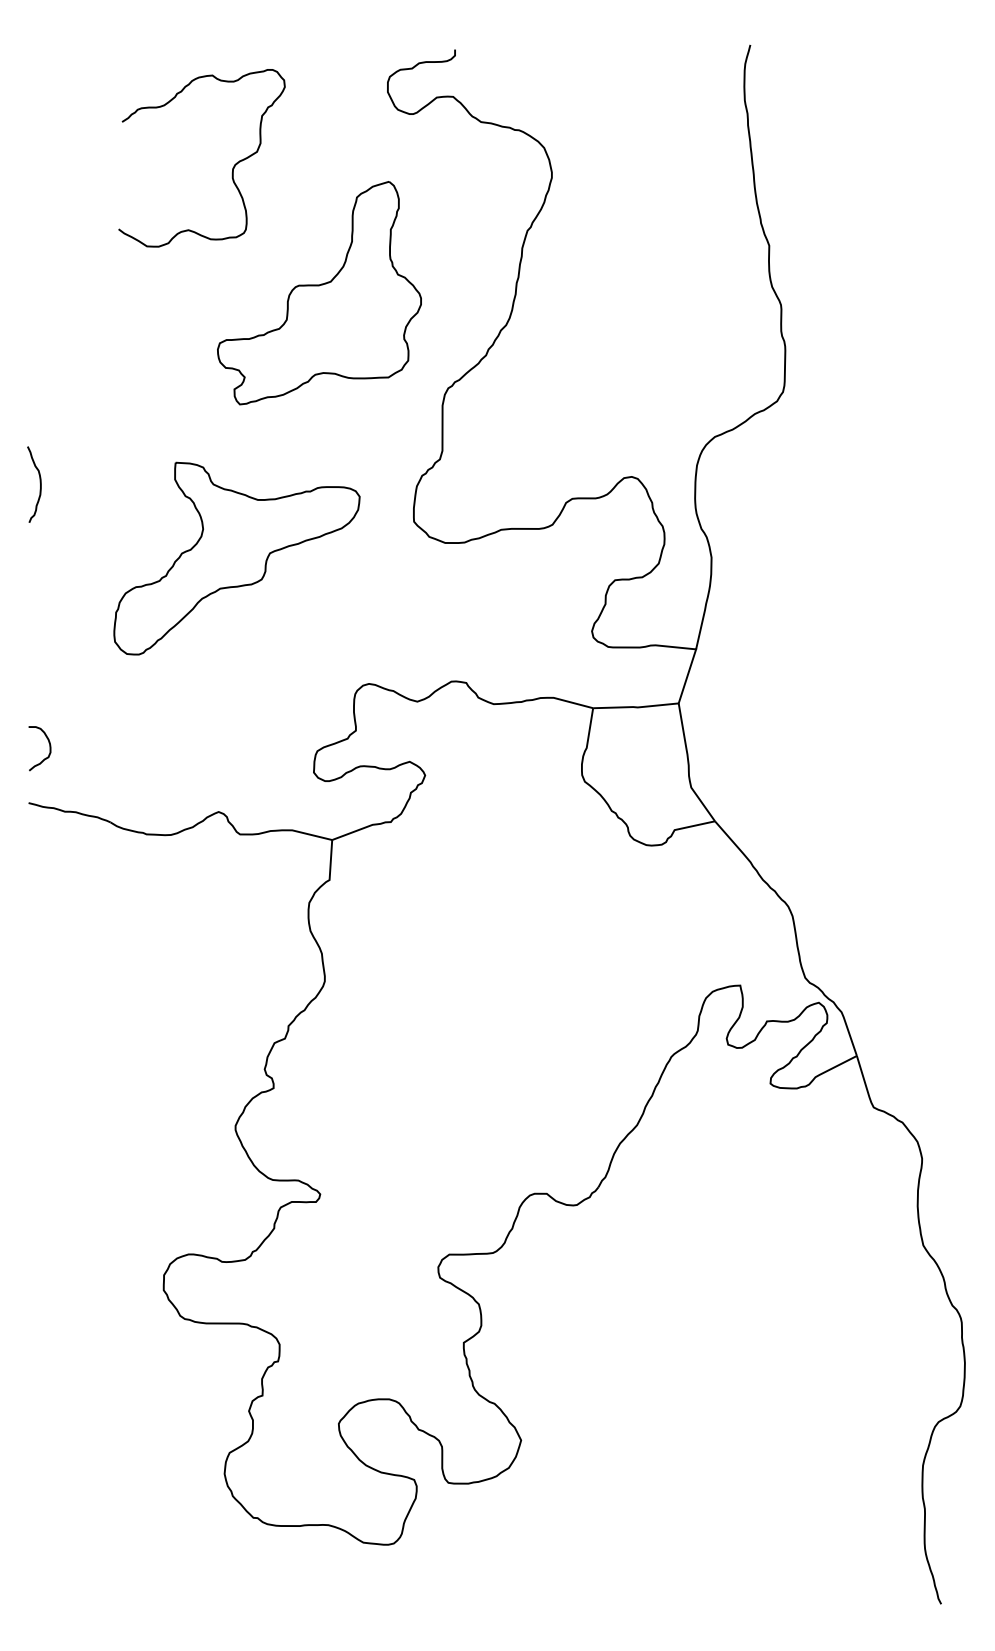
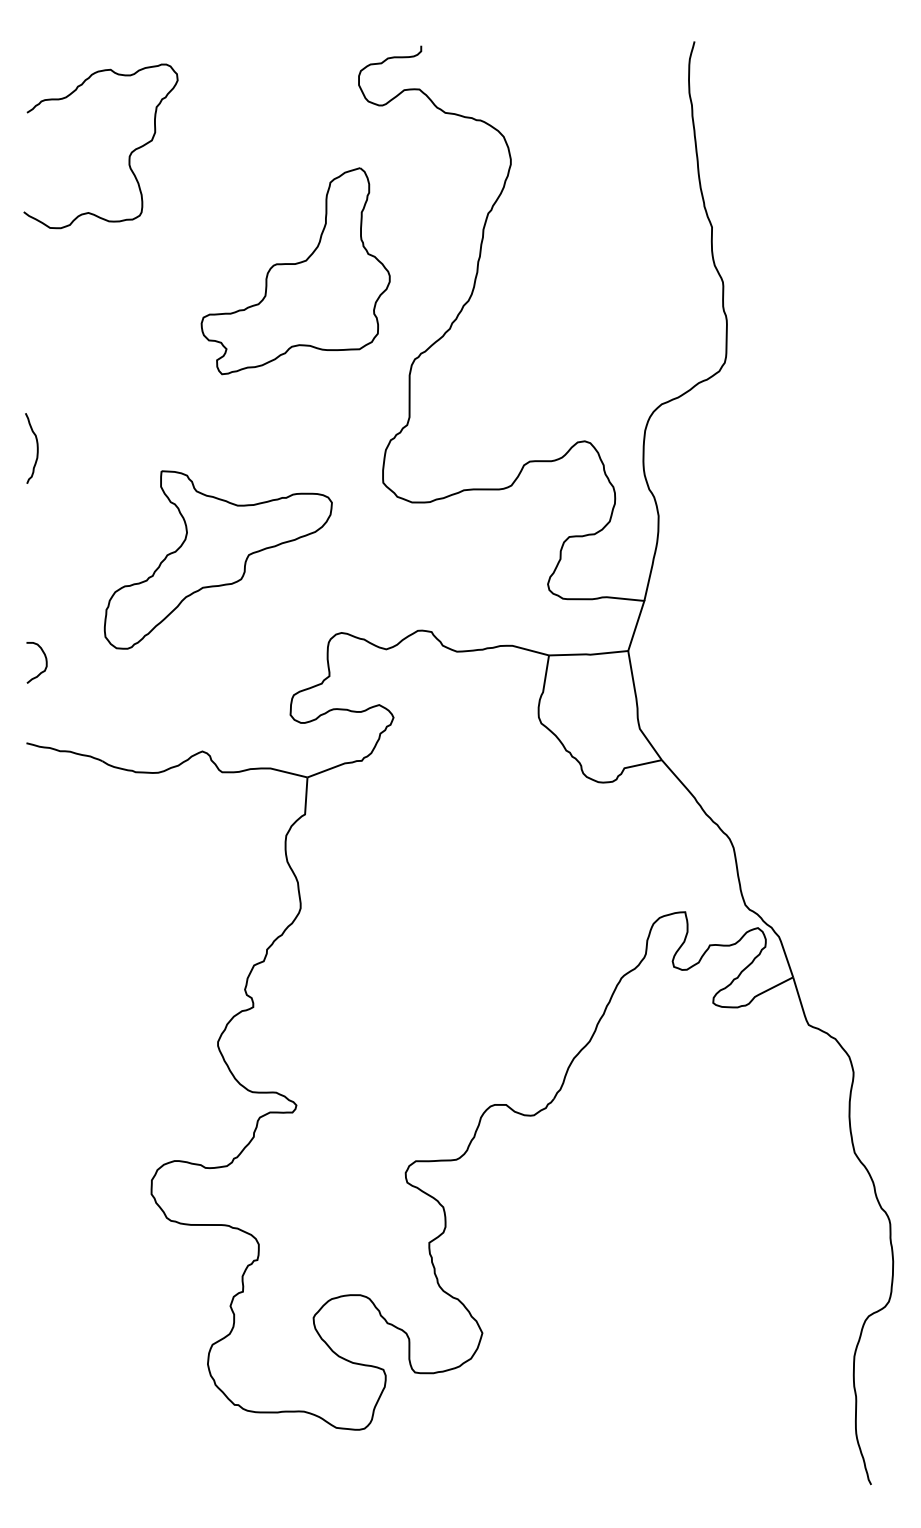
curve: (231, 169) -> (128, 156), moved
part: (236, 558) -> (217, 559), moved
curve: (49, 748) -> (45, 662), moved

